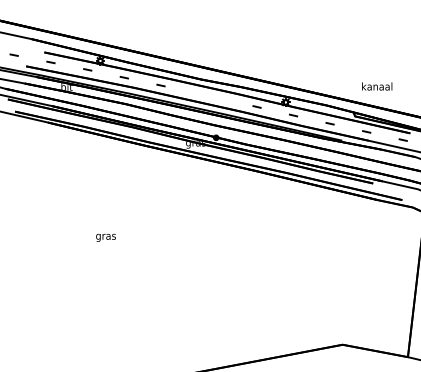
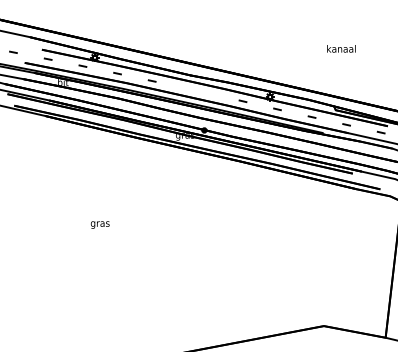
text: (377, 86) -> (341, 48), moved

